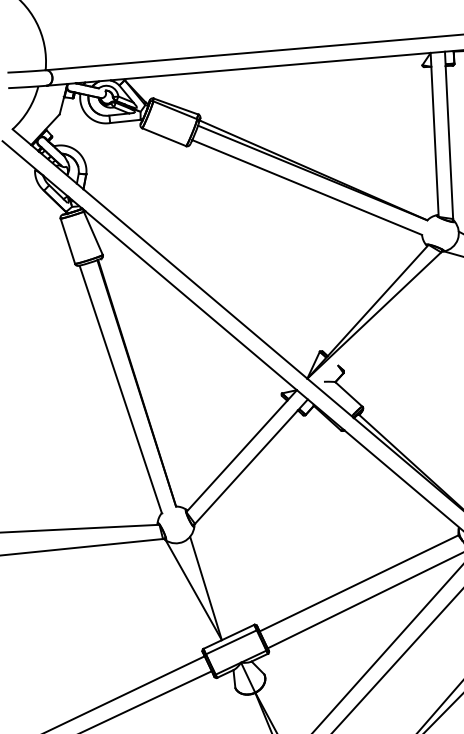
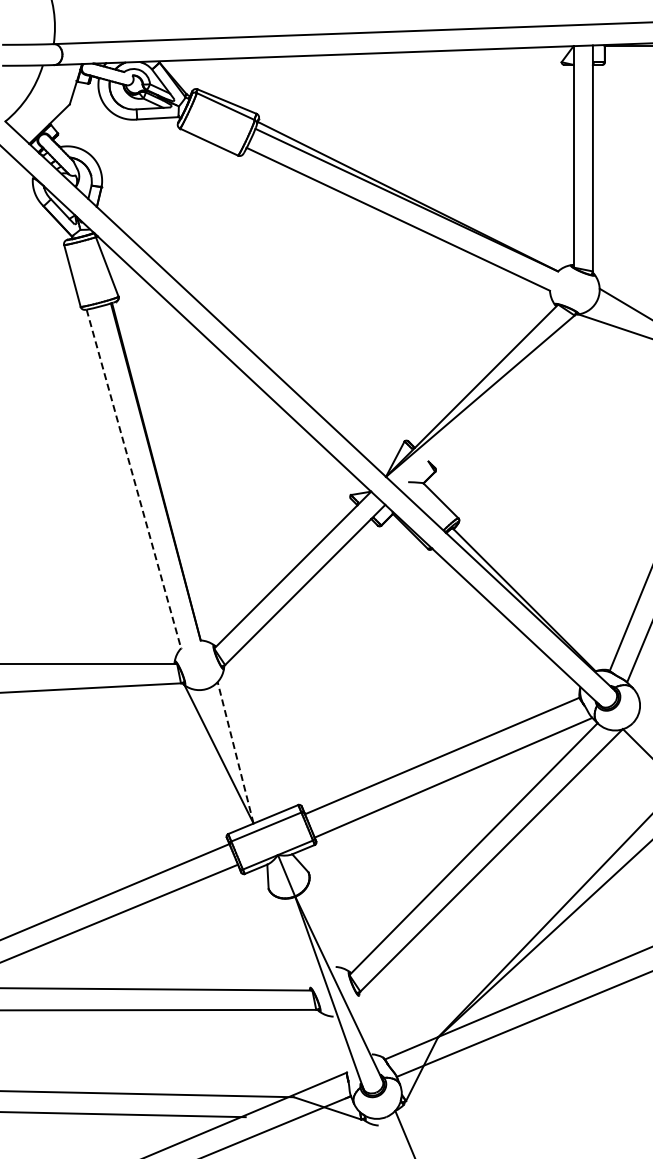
line: (120, 389) -> (133, 479), solid -> dashed
line: (205, 588) -> (235, 752), solid -> dashed

